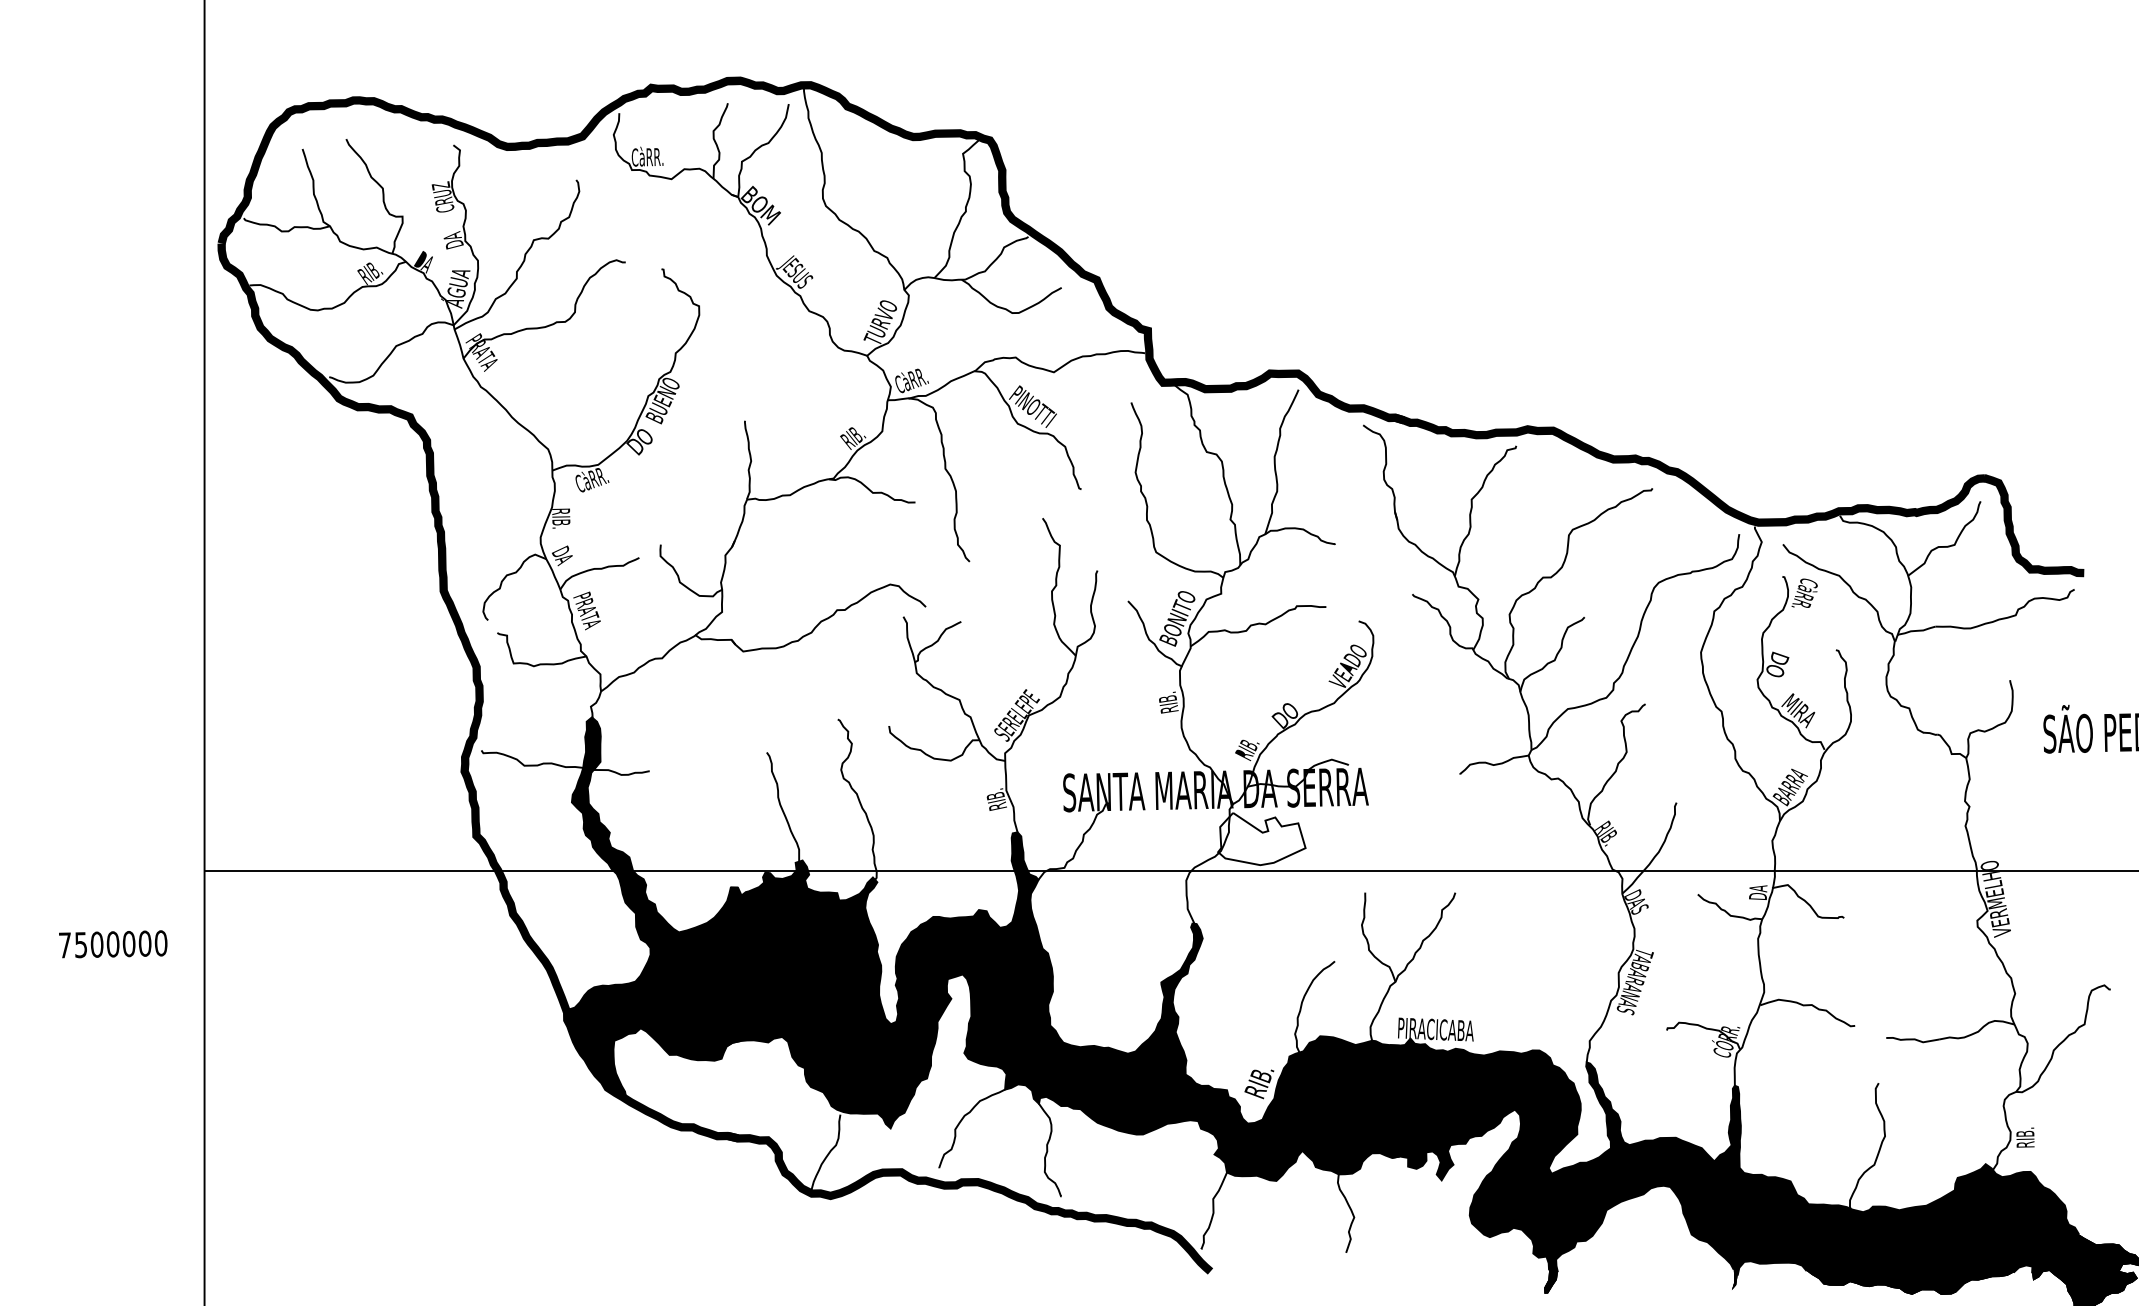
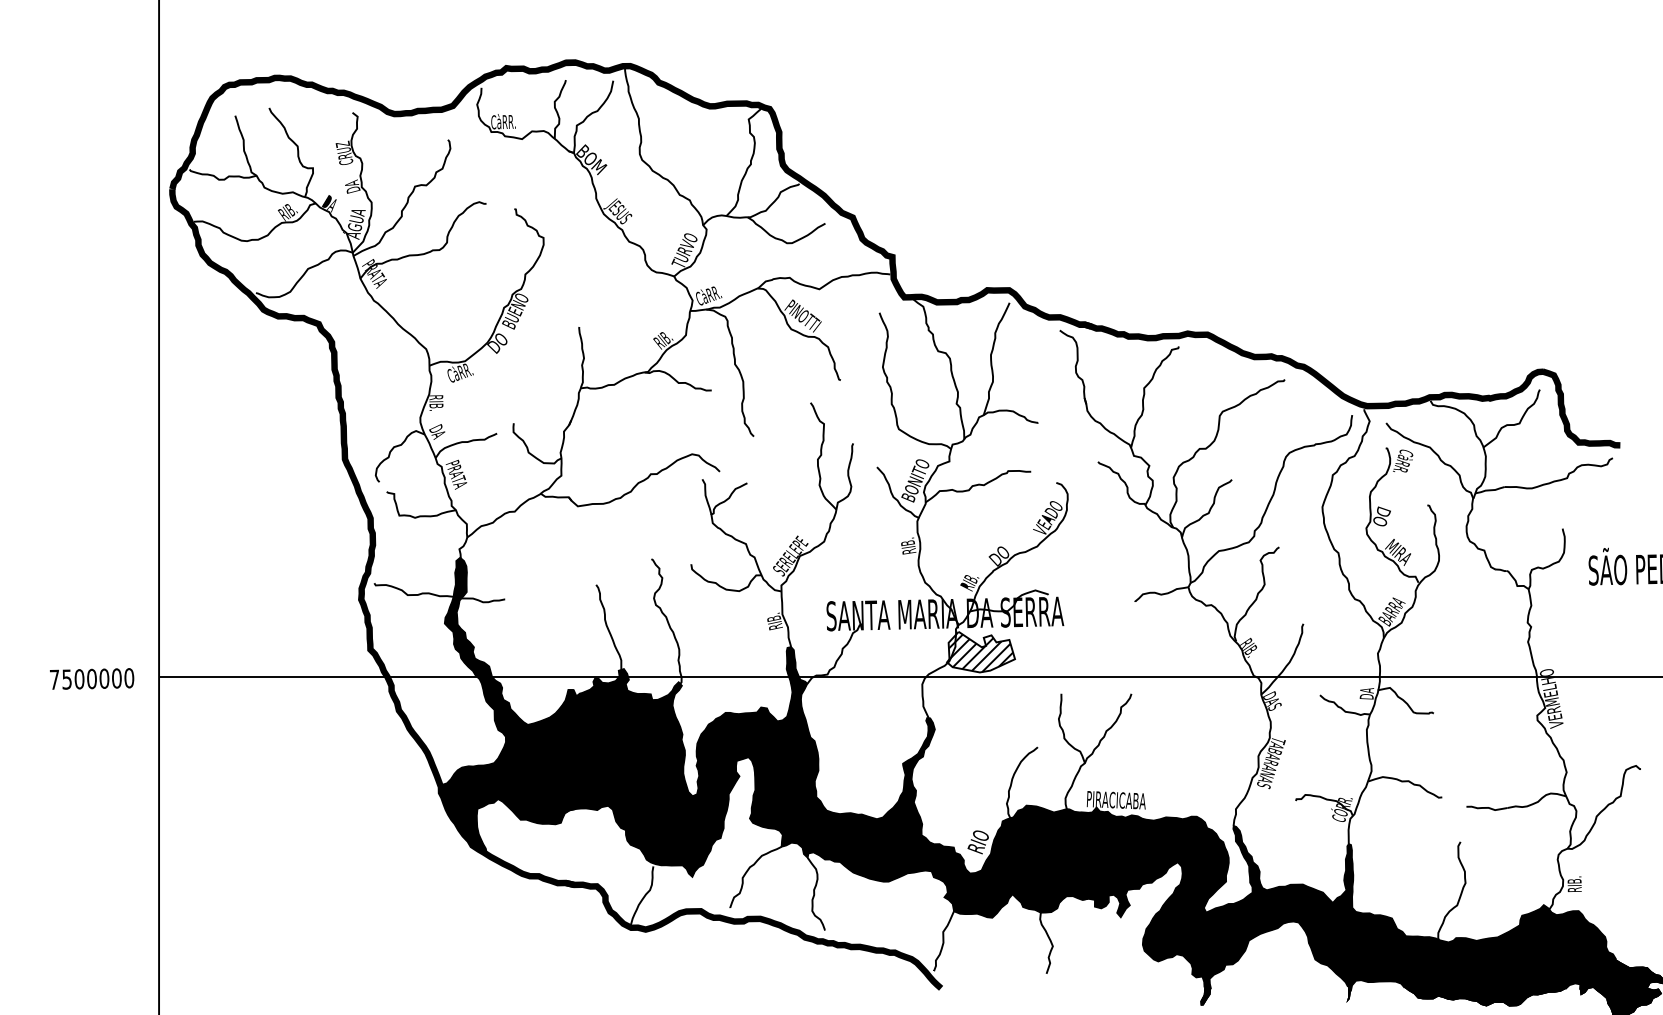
hatch: (1261, 840) -> (980, 653), added
text: (113, 943) -> (92, 678), moved
text: (1262, 1074) -> (981, 835), RIB. -> RIO

